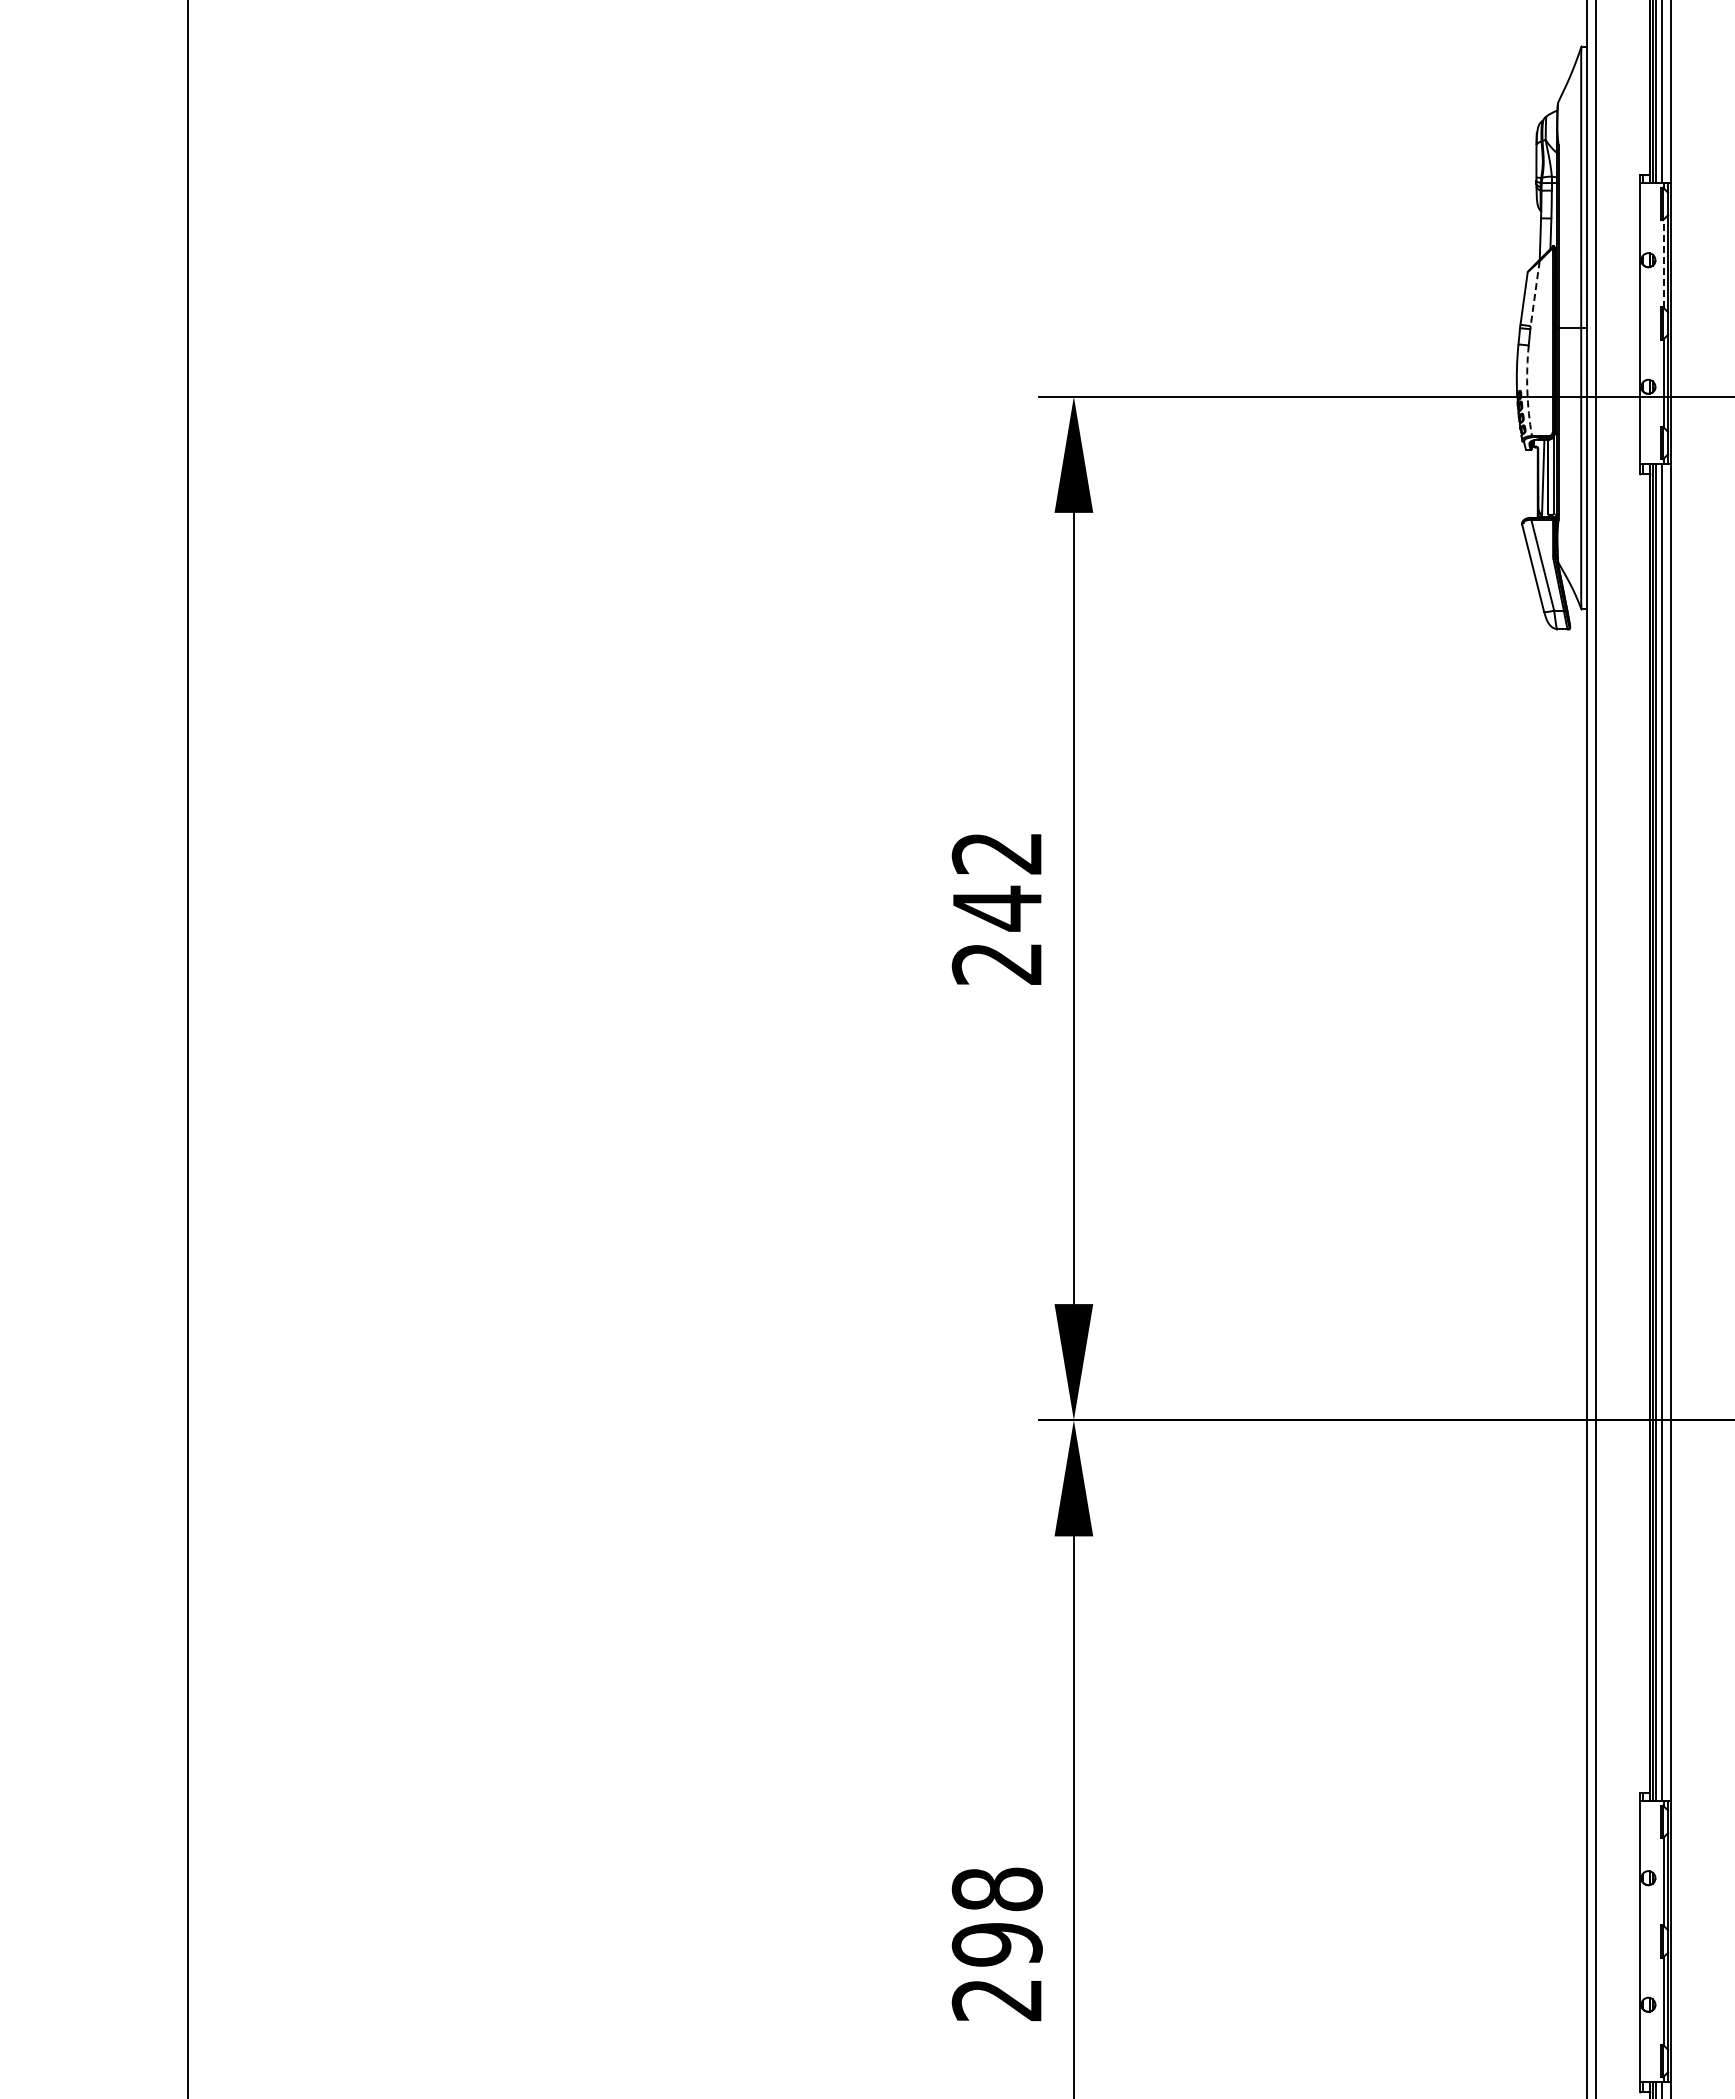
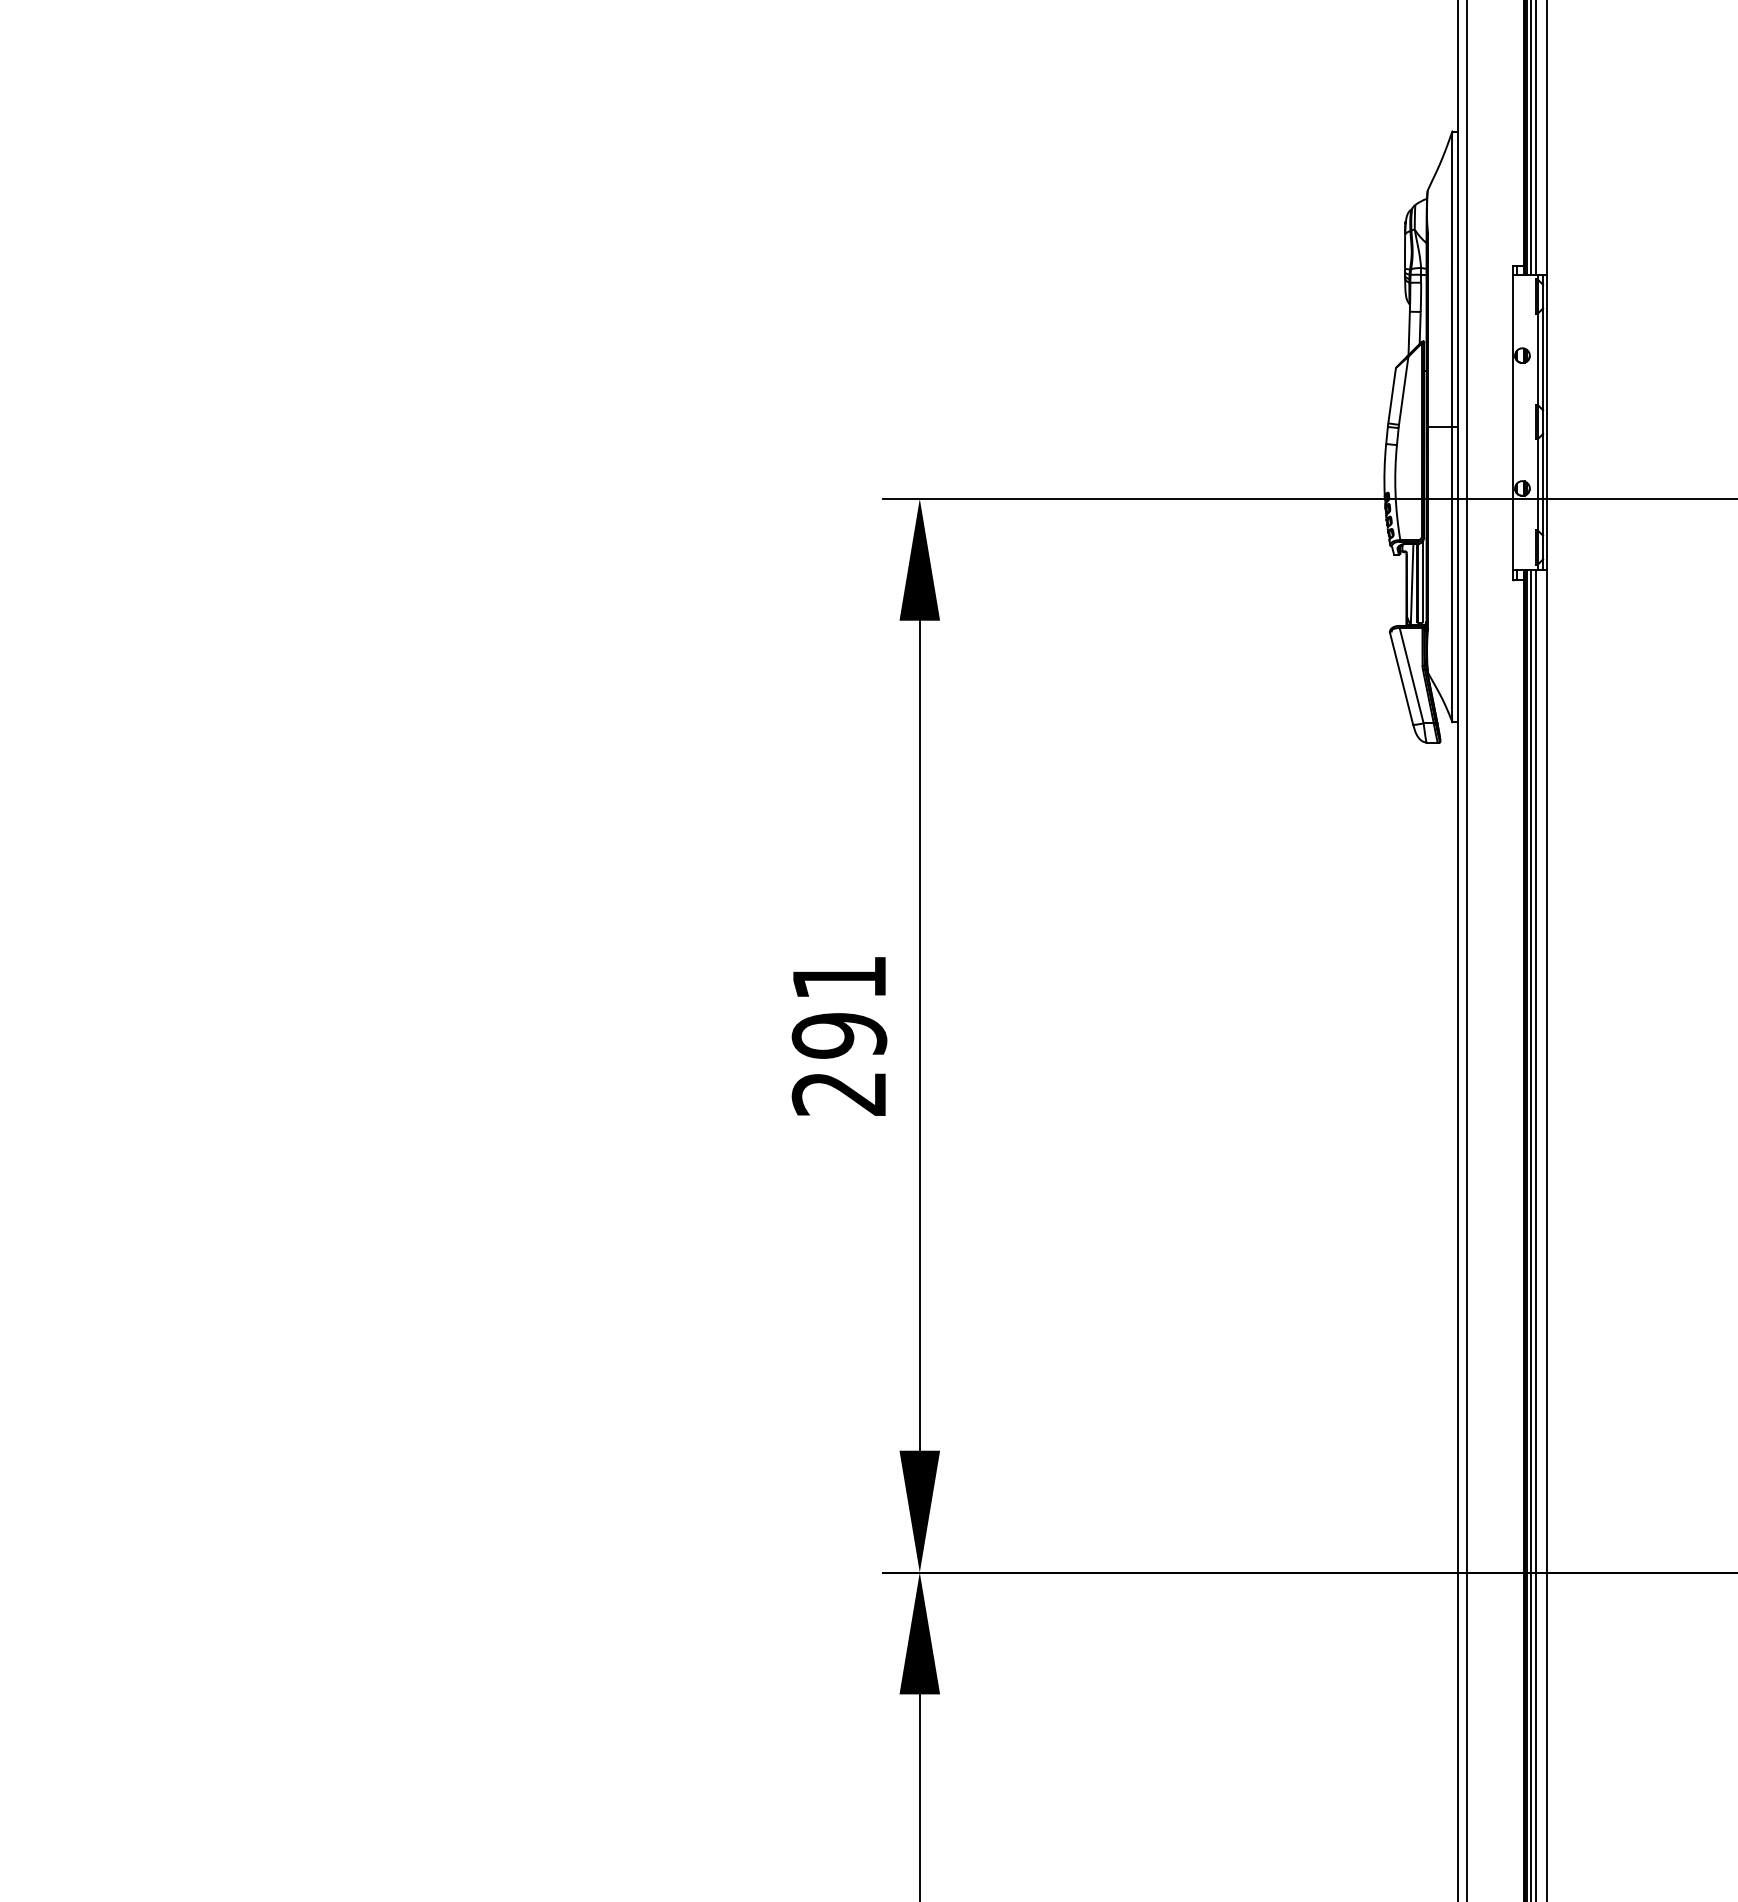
line: (1663, 263) -> (1538, 359), dashed -> solid
line: (1535, 293) -> (1404, 390), dashed -> solid
arc: (1527, 390) -> (1395, 492), dashed -> solid
text: (996, 882) -> (838, 1008), 242 -> 291

